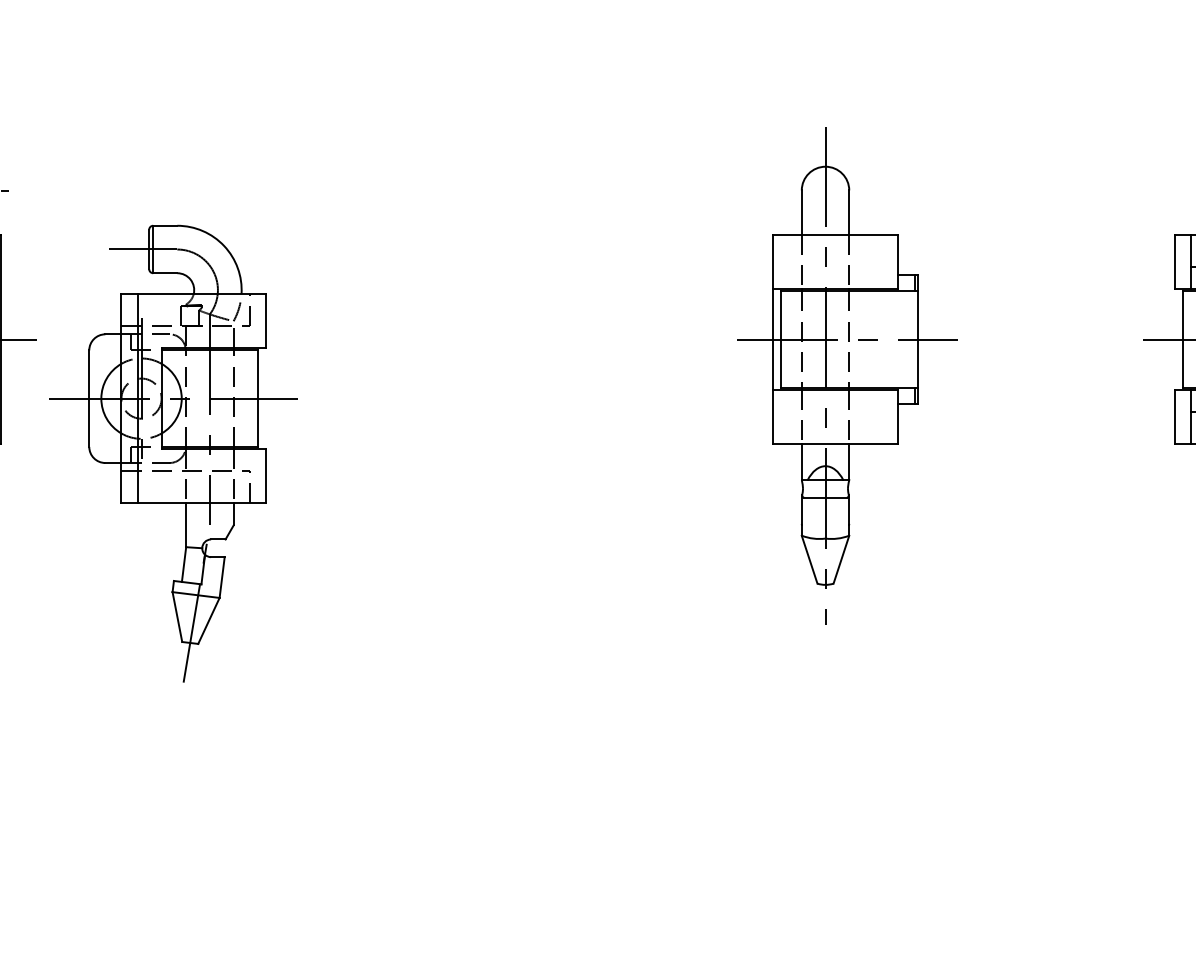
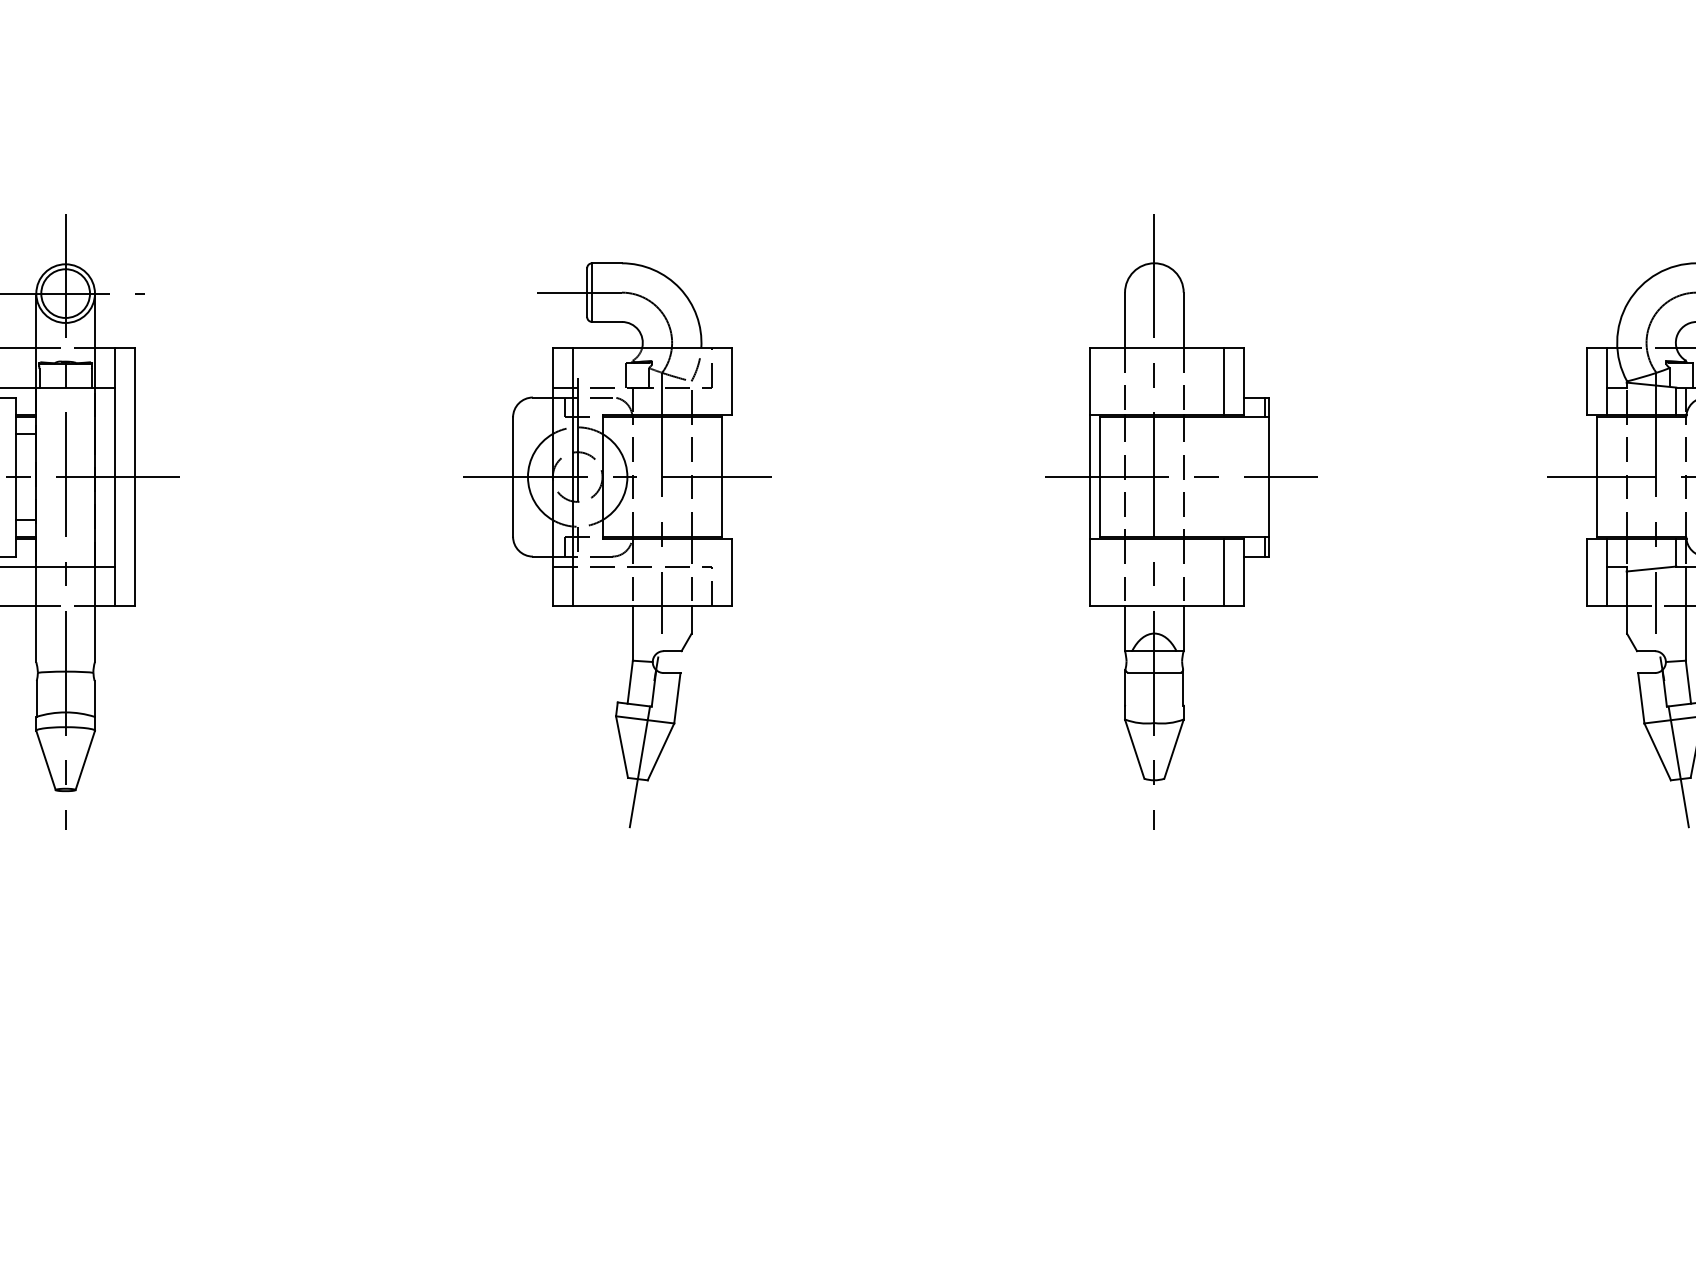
line: (881, 261) -> (1223, 380), added
line: (881, 416) -> (1223, 572), added
part: (173, 454) -> (617, 545), moved

